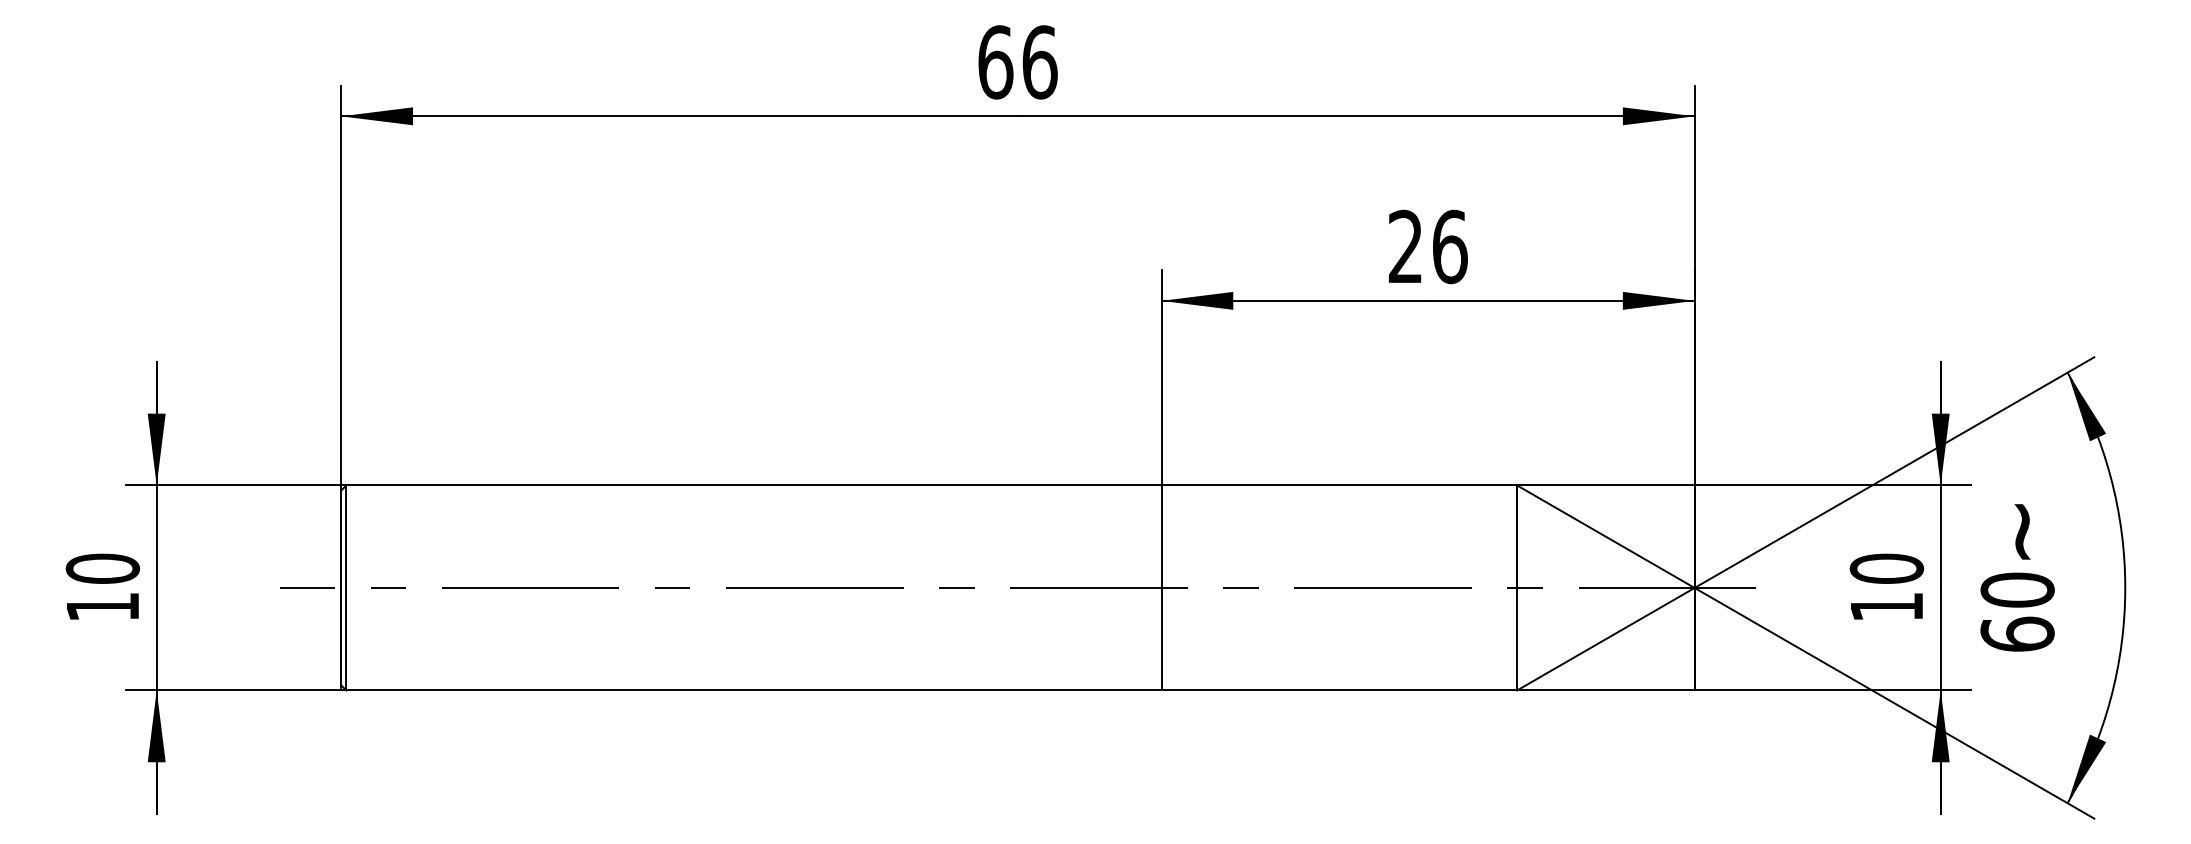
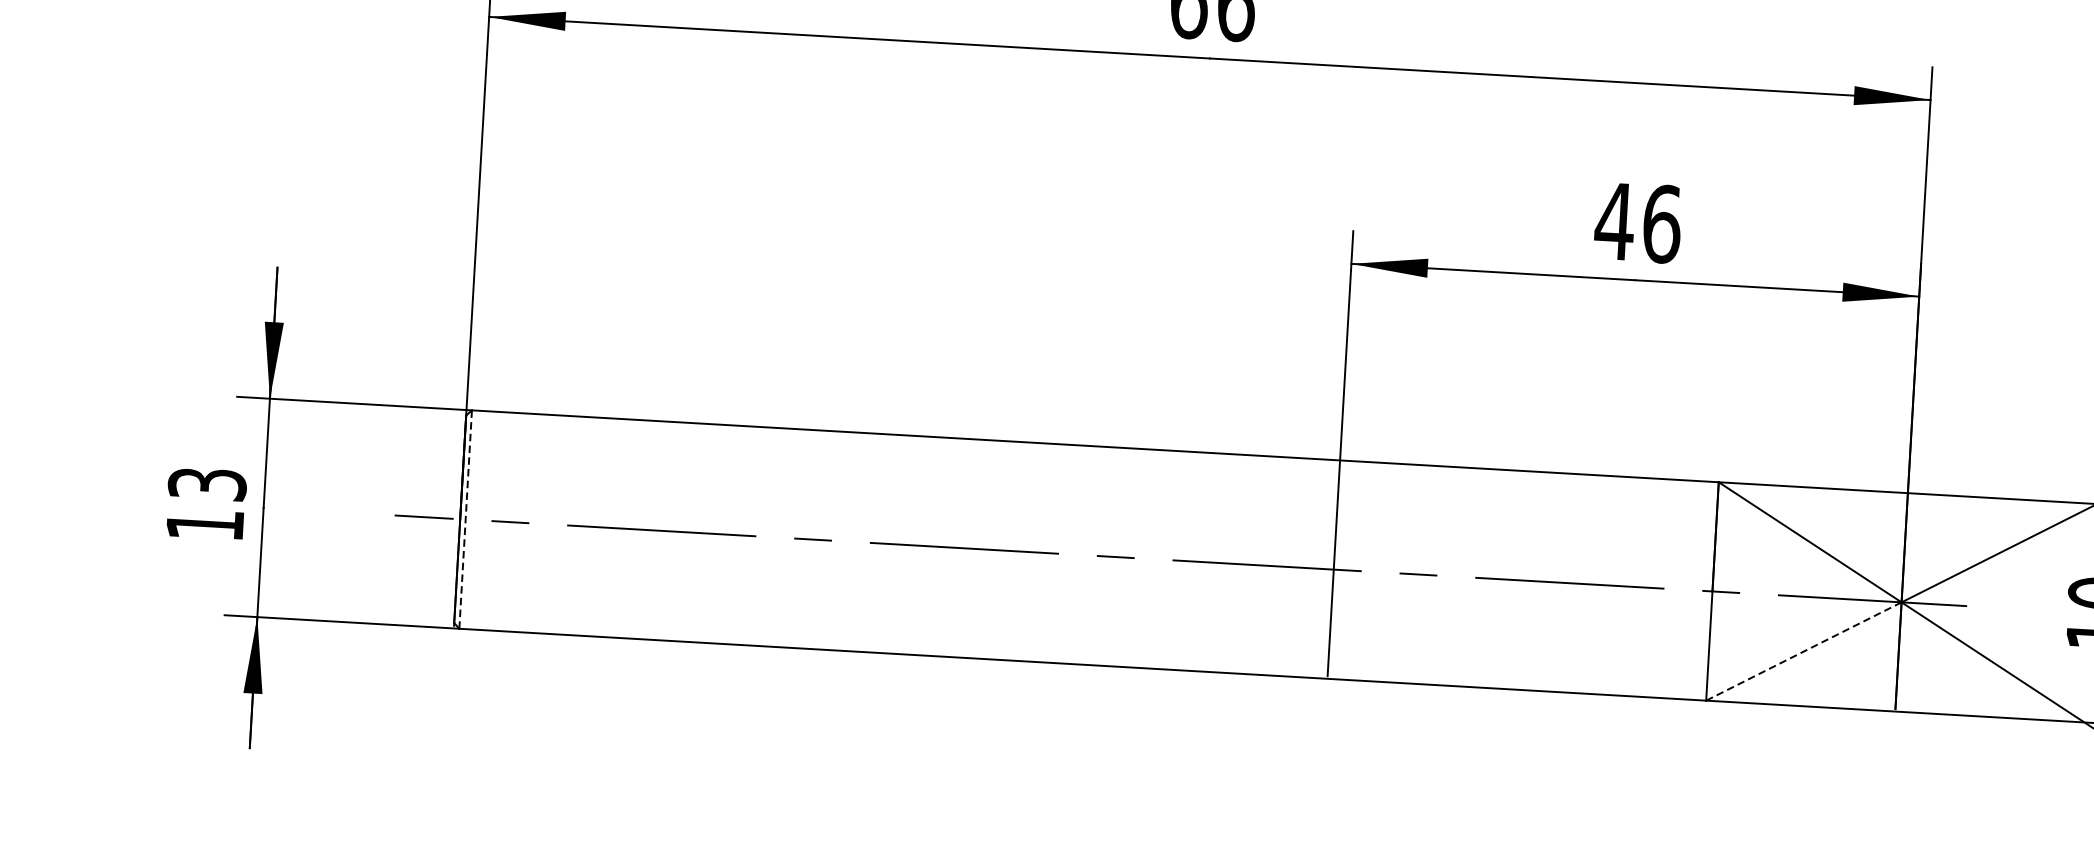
text: (1405, 245) -> (1614, 219), 26 -> 46
text: (102, 568) -> (207, 483), 10 -> 13
line: (346, 587) -> (465, 519), solid -> dashed
line: (1605, 639) -> (1803, 651), solid -> dashed

